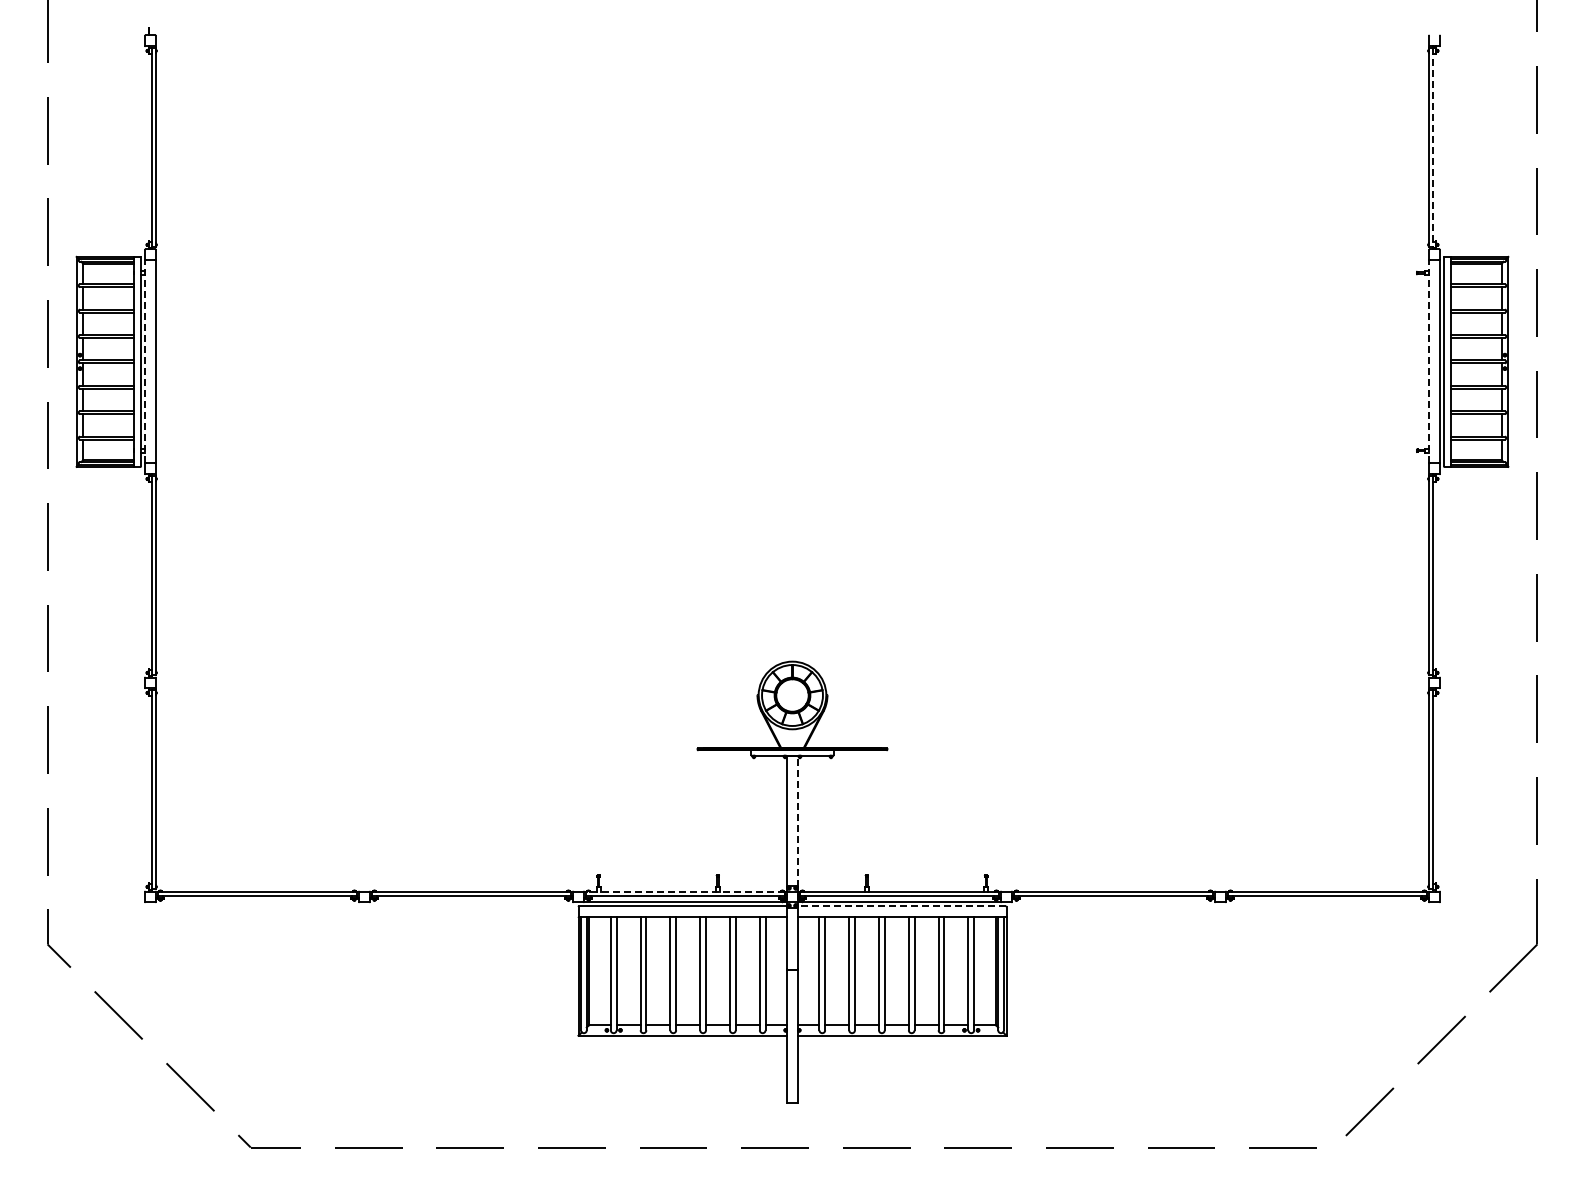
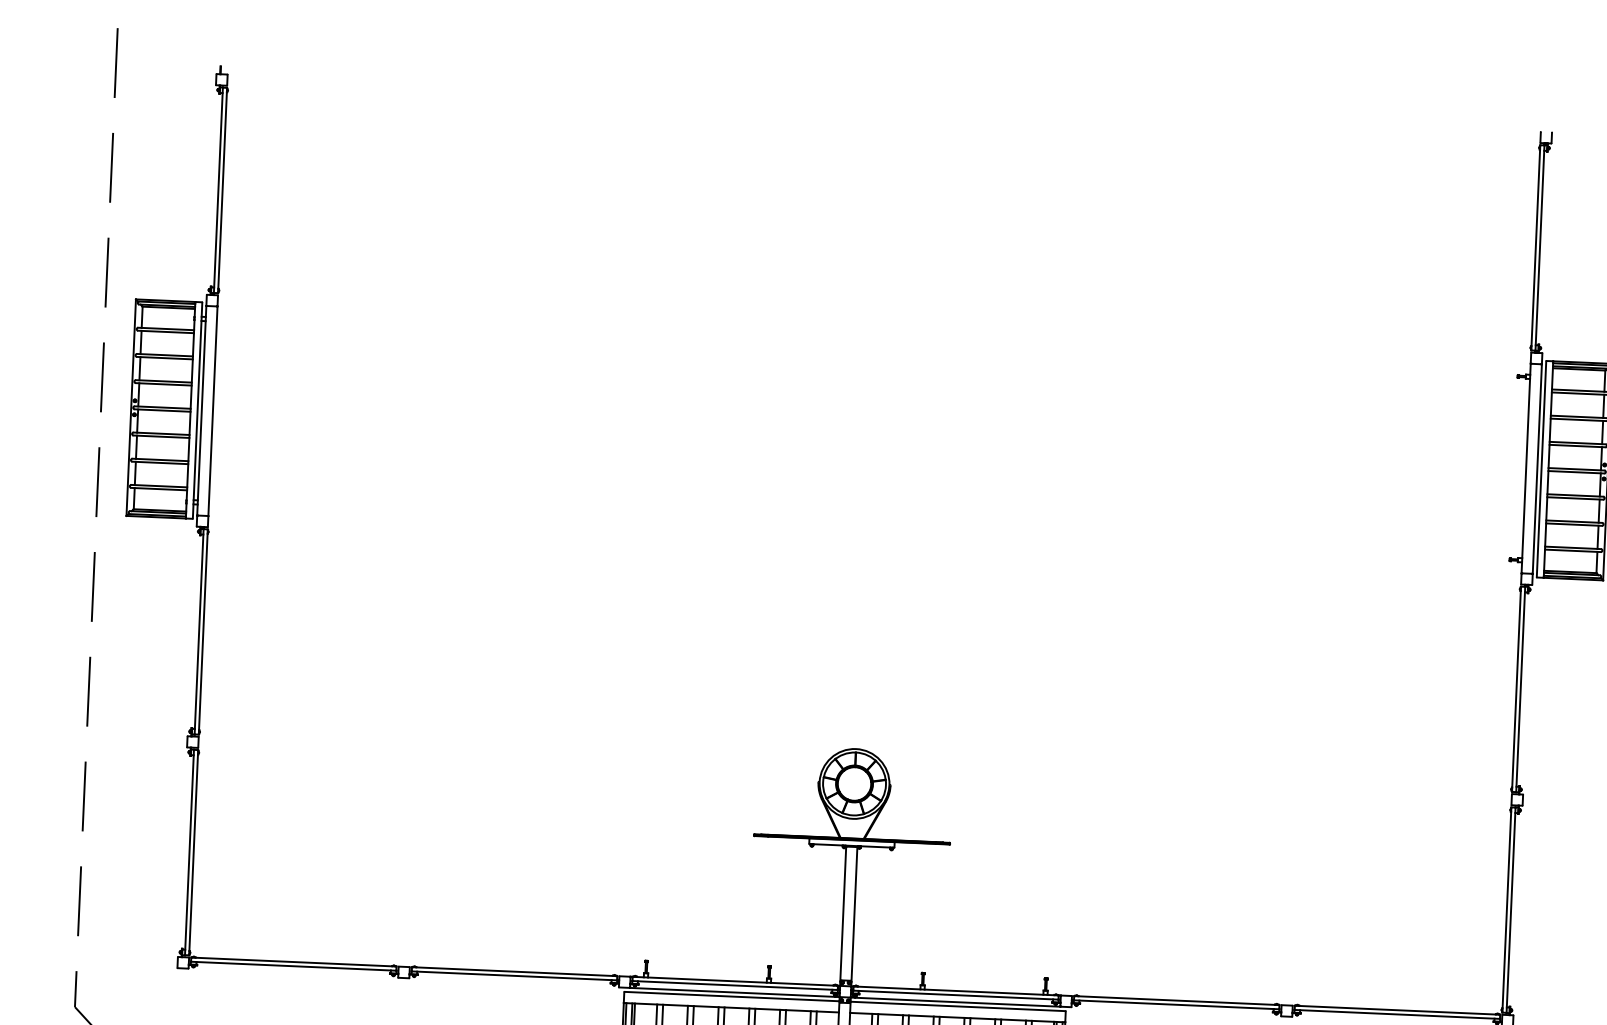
line: (1433, 148) -> (1540, 248), dashed -> solid
line: (145, 361) -> (202, 410), dashed -> solid
line: (1429, 361) -> (1526, 468), dashed -> solid
line: (797, 821) -> (854, 914), dashed -> solid
line: (685, 891) -> (735, 981), dashed -> solid
line: (901, 906) -> (957, 1006), dashed -> solid

